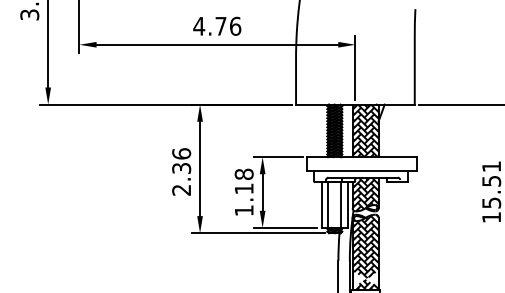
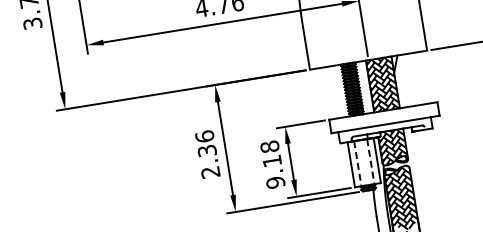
line: (328, 205) -> (358, 164), solid -> dashed
line: (341, 205) -> (370, 161), solid -> dashed
text: (243, 210) -> (274, 182), 1.18 -> 9.18

